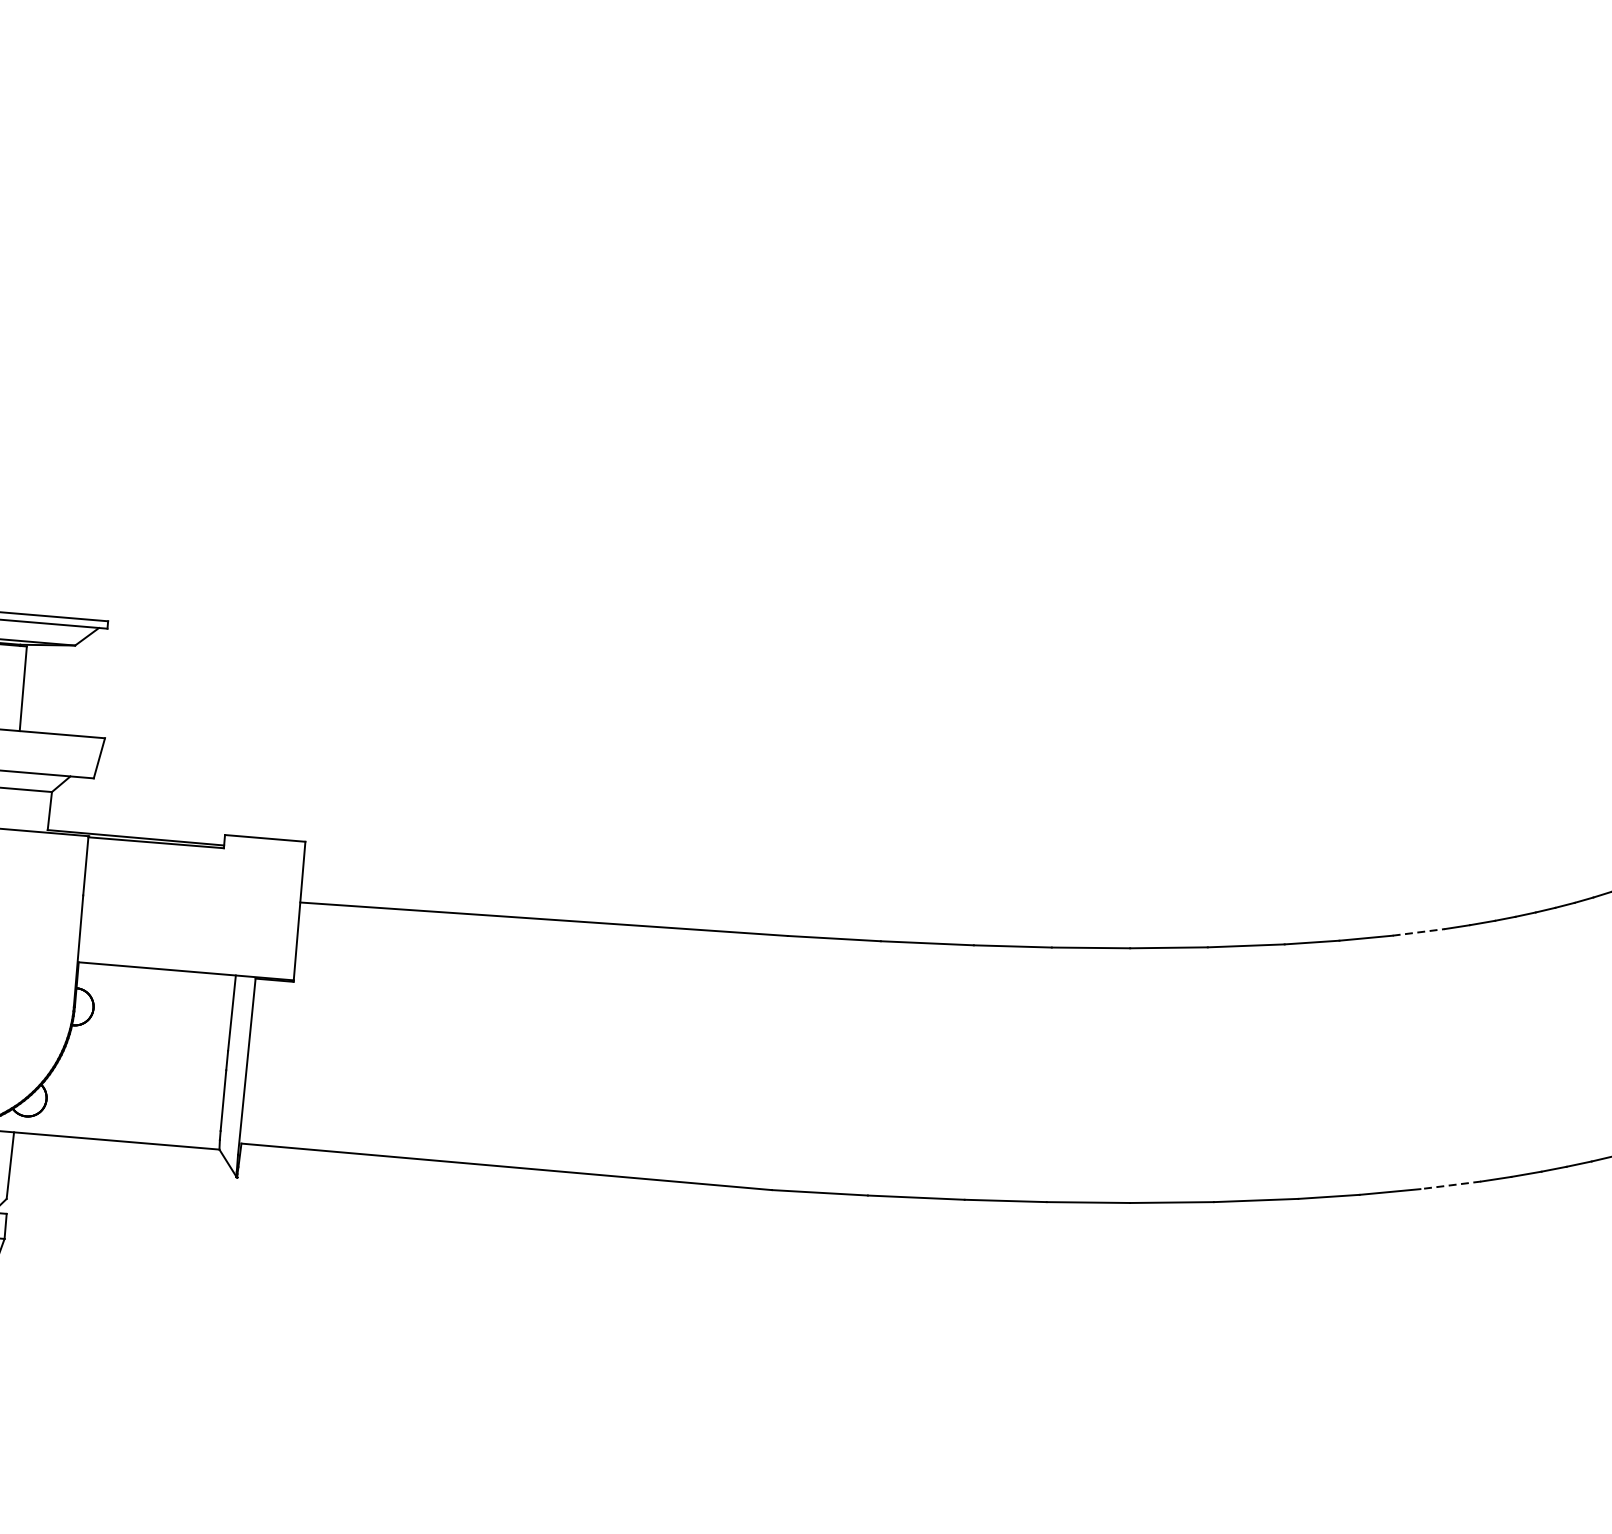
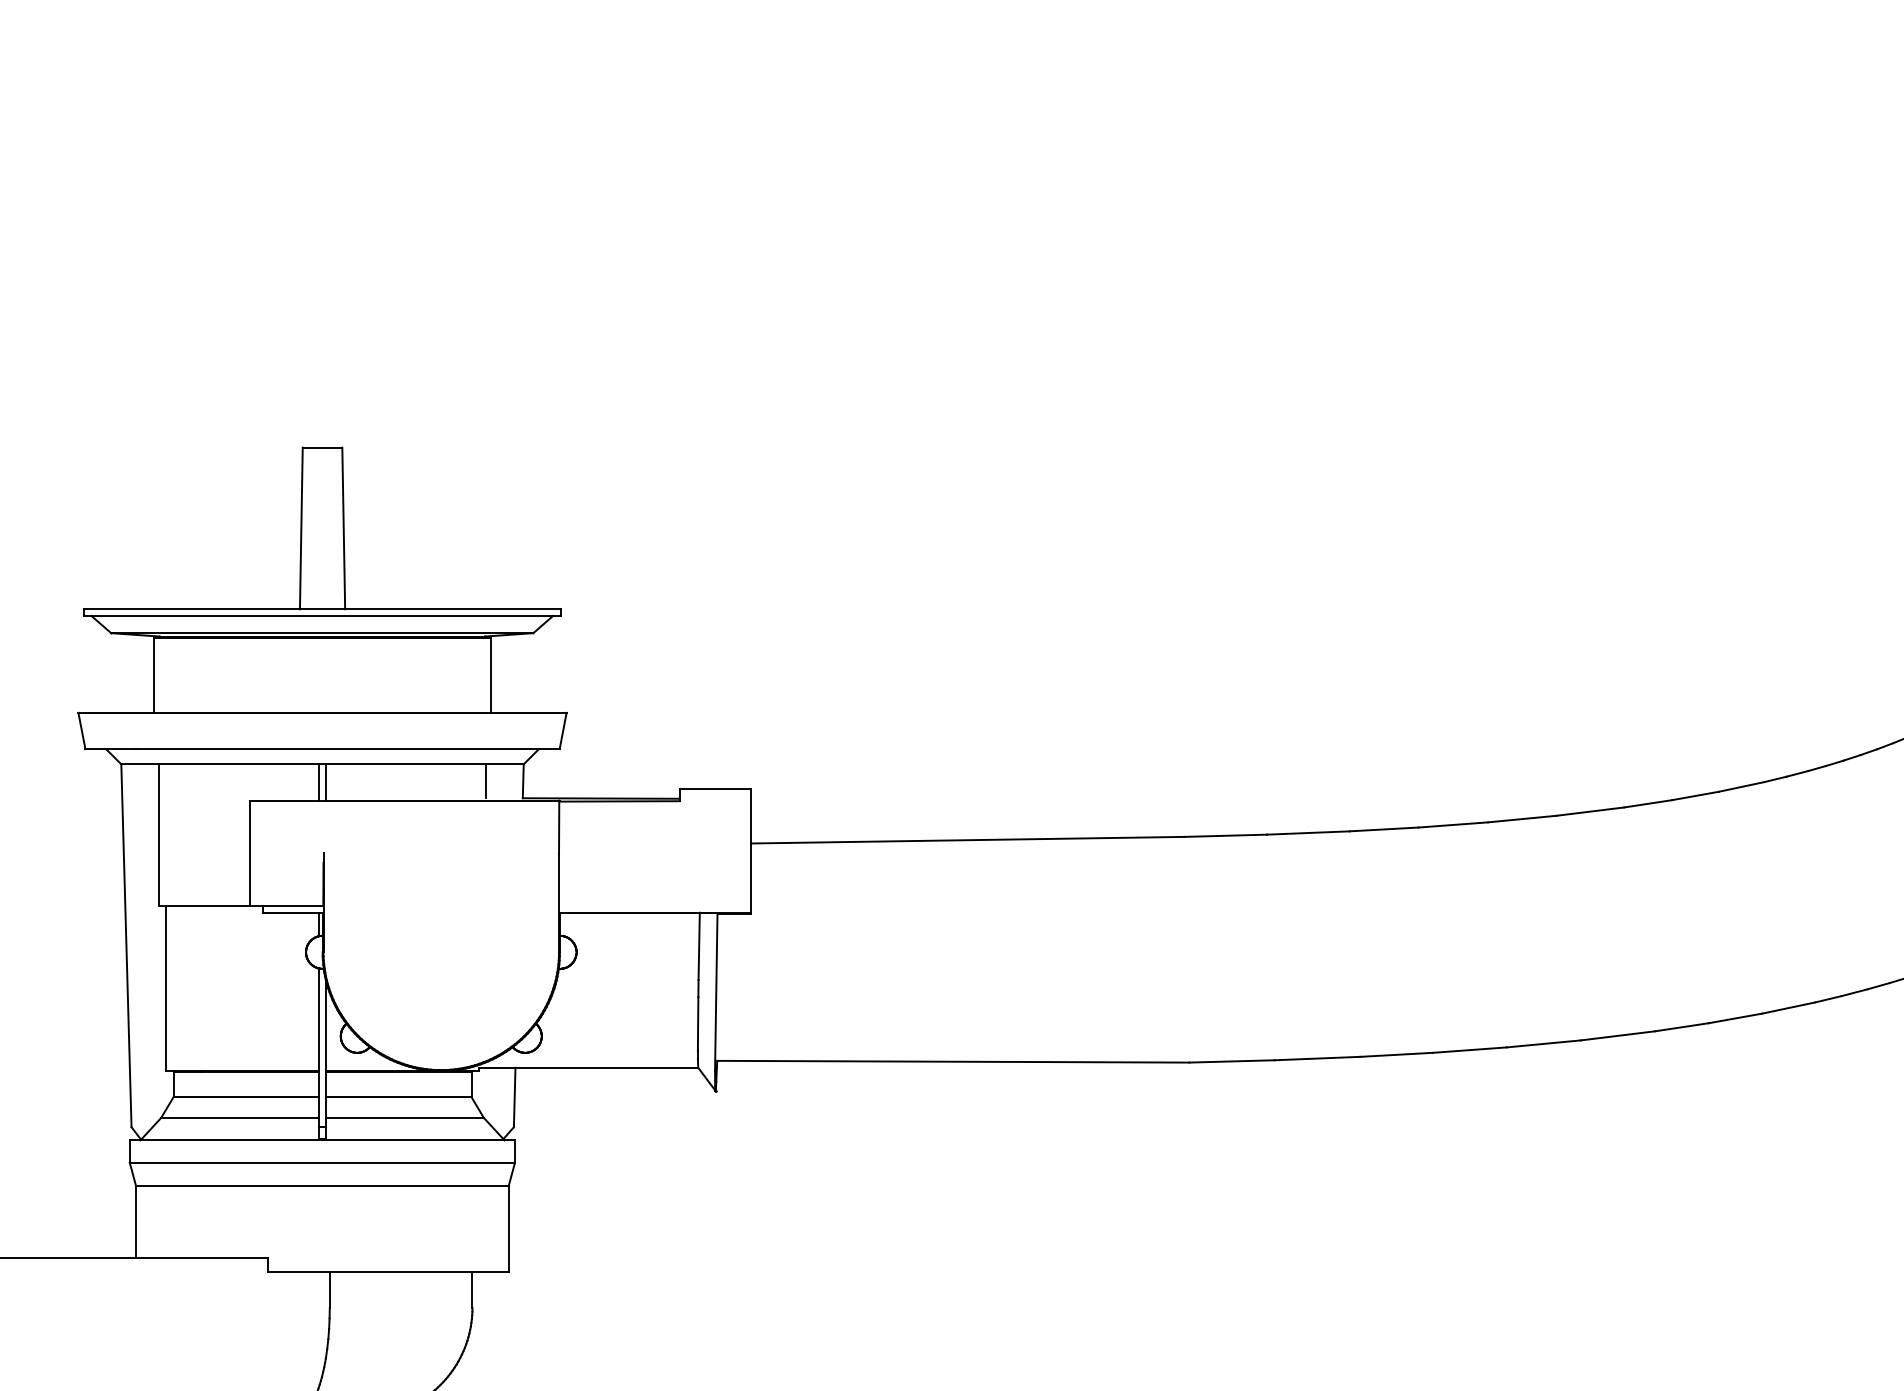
line: (7, 807) -> (485, 781), added
line: (1419, 931) -> (1742, 786), dashed -> solid
line: (1450, 1185) -> (1788, 1008), dashed -> solid

